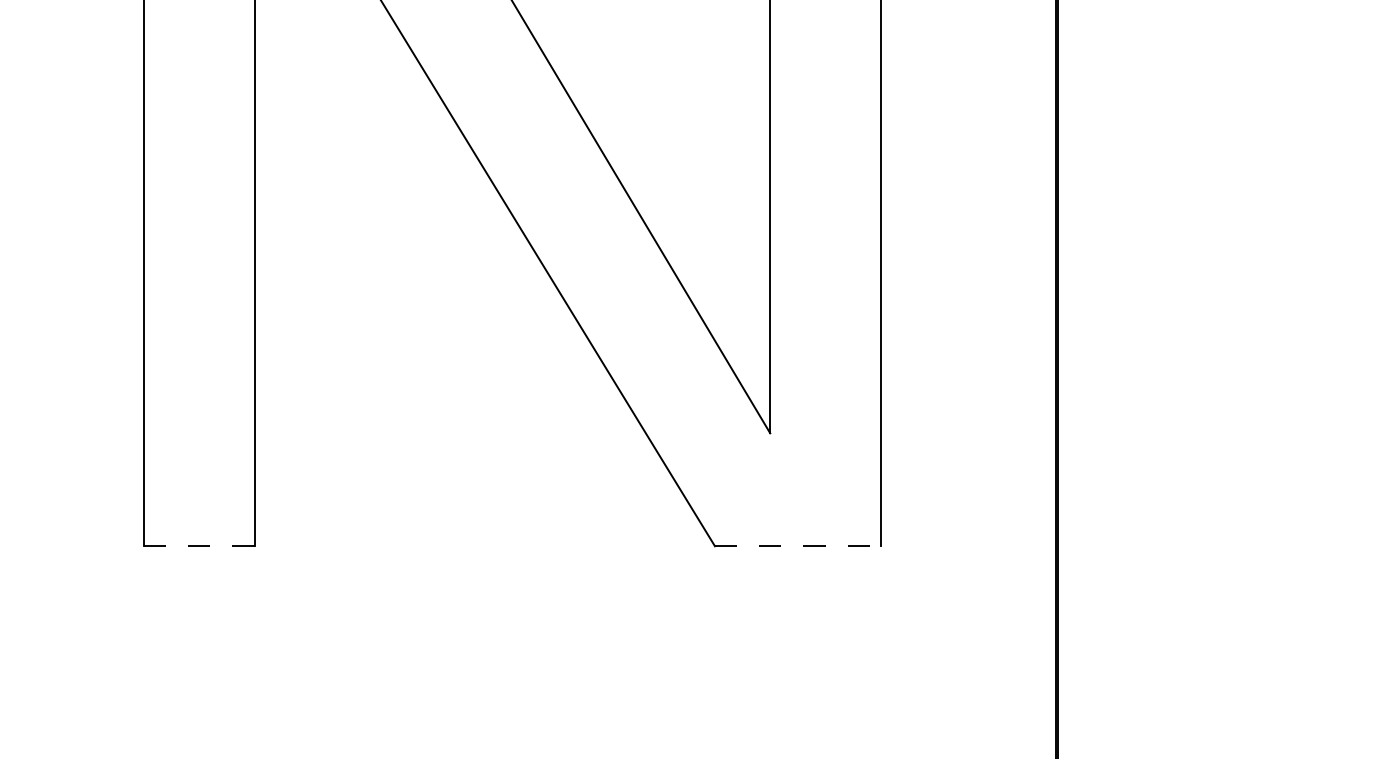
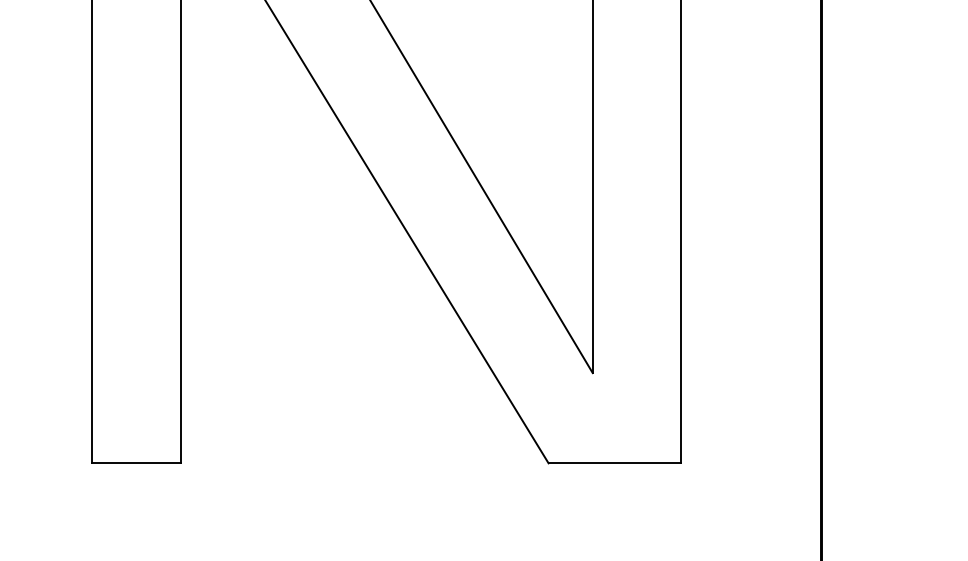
line: (199, 546) -> (136, 463), dashed -> solid
line: (797, 546) -> (614, 463), dashed -> solid

